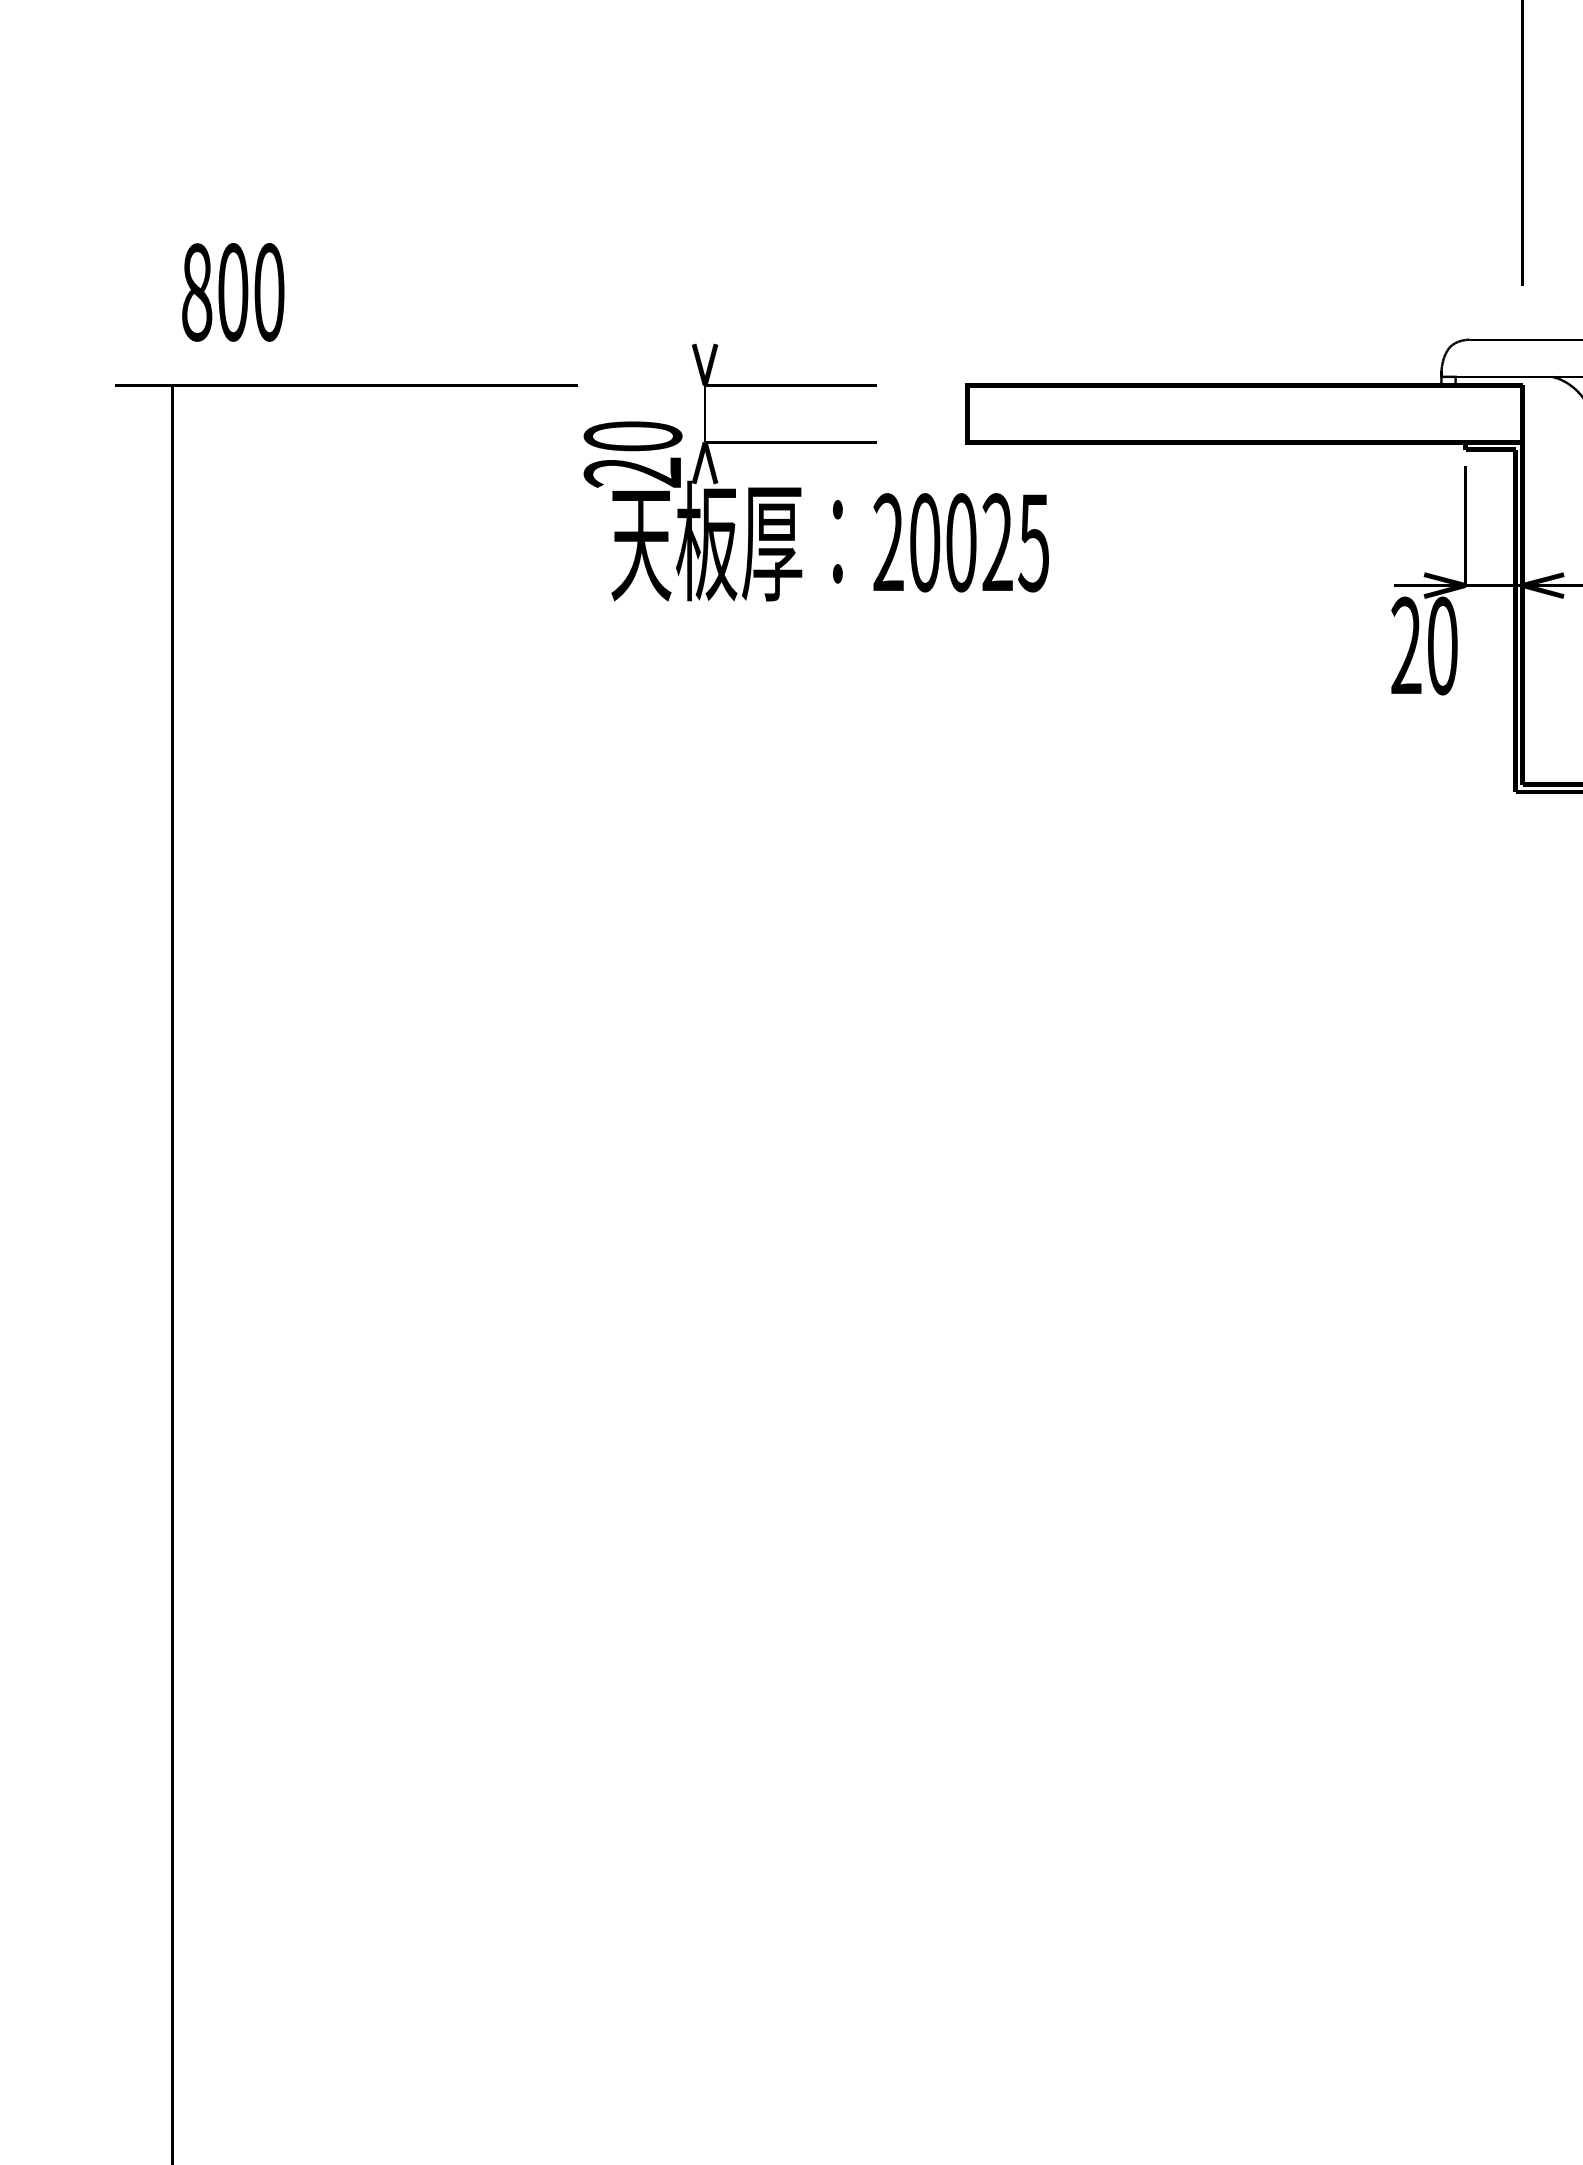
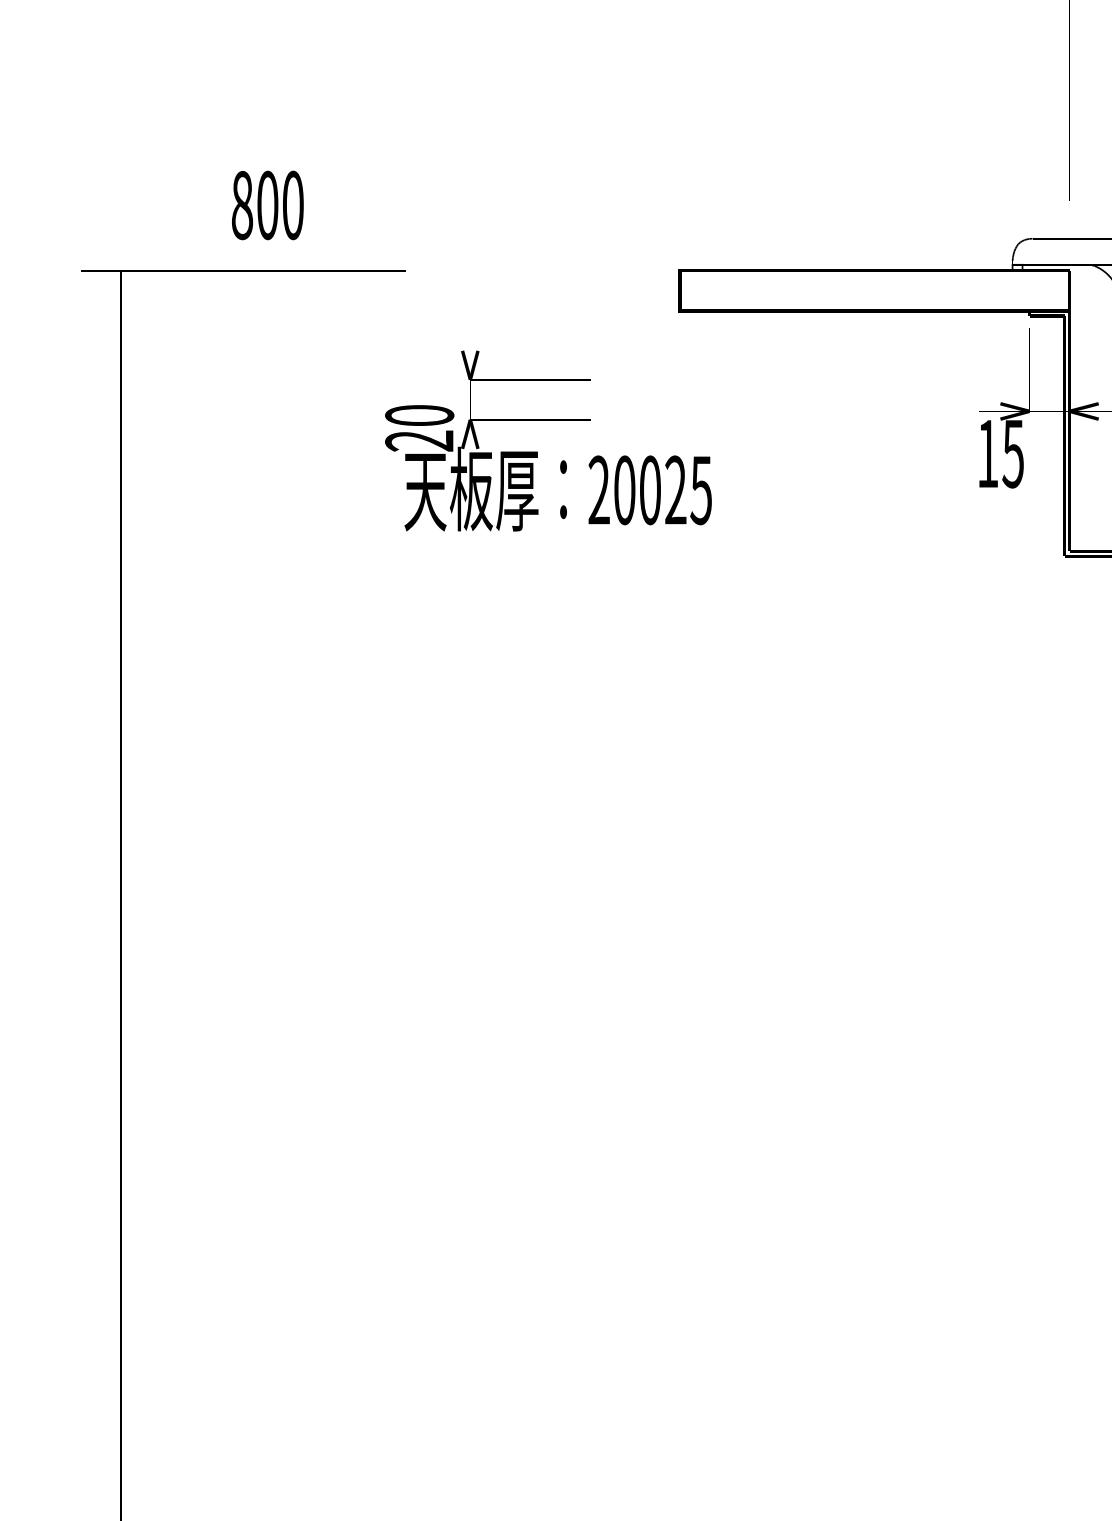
text: (232, 292) -> (267, 205), moved
text: (816, 471) -> (548, 440), moved
text: (1424, 645) -> (1000, 453), 20 -> 15

